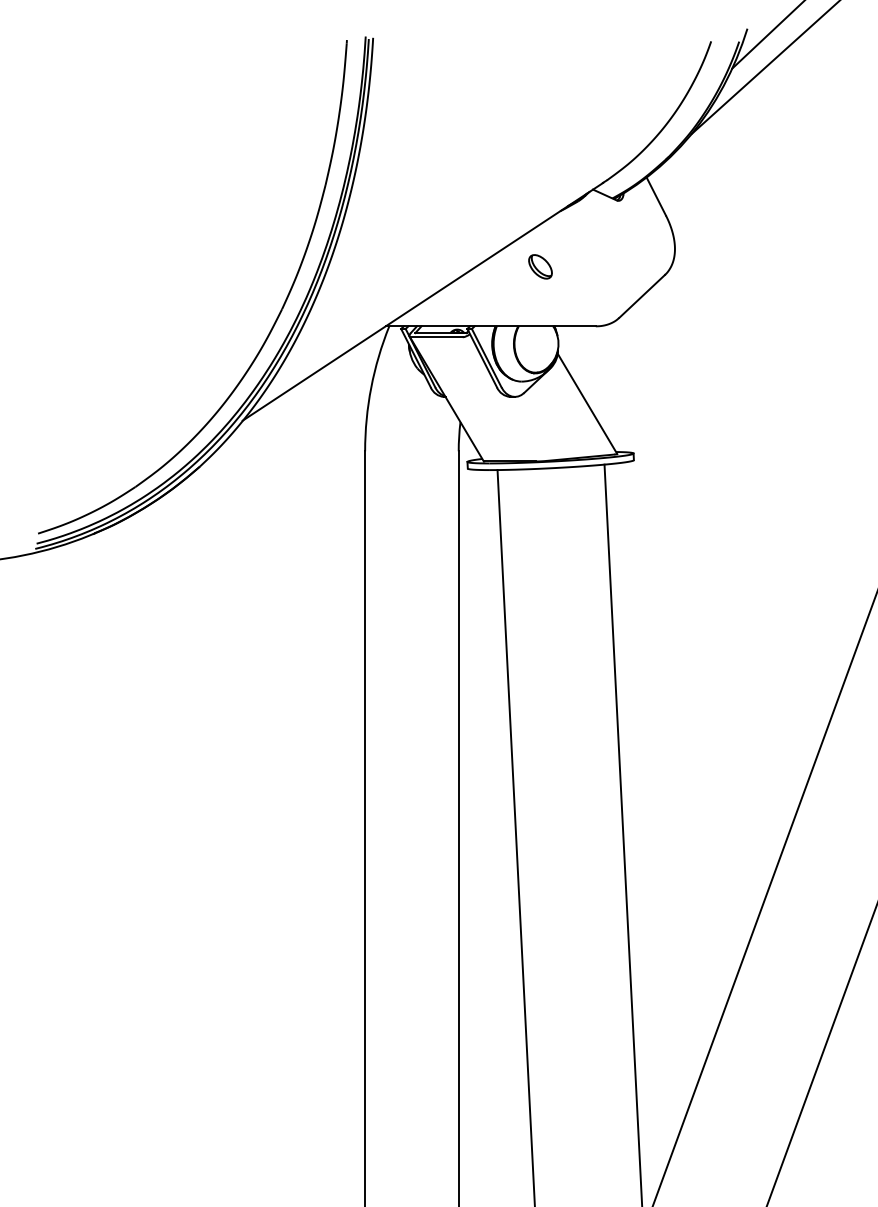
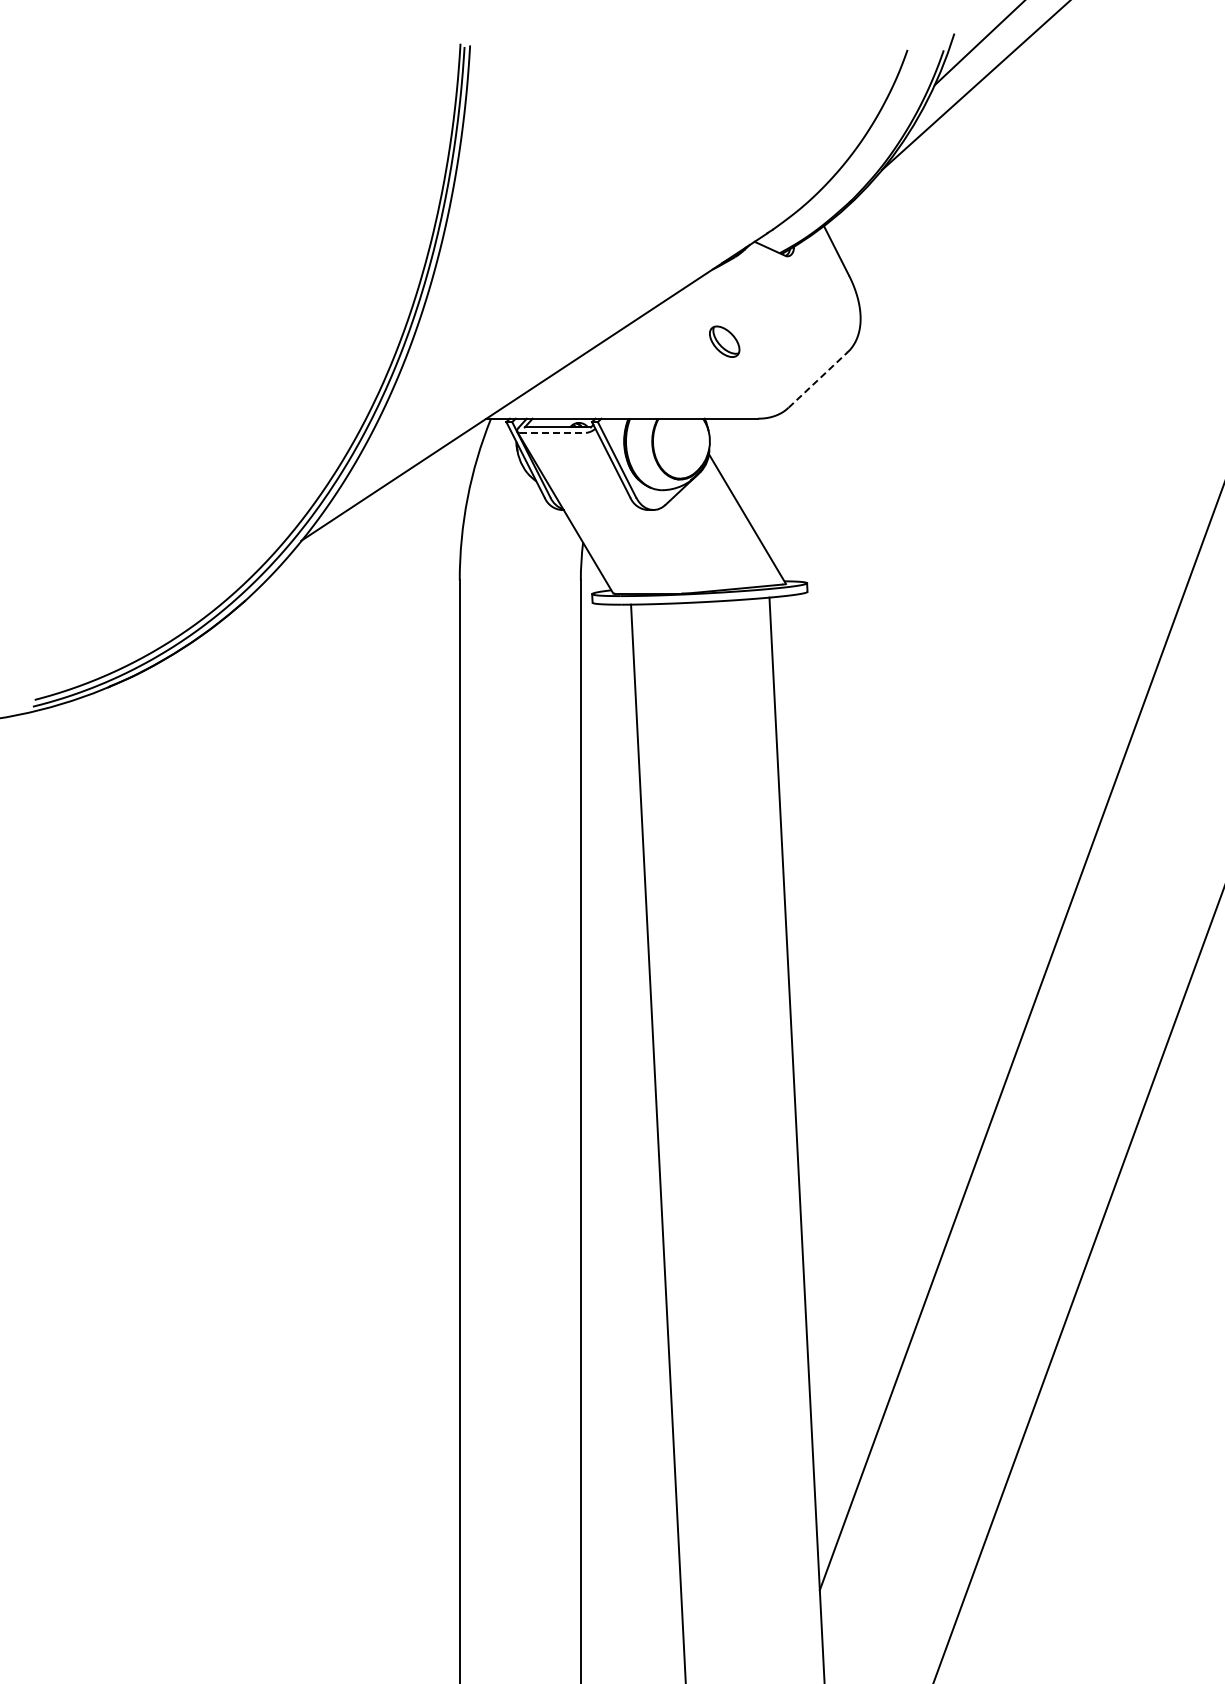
part: (540, 266) -> (724, 341), moved
line: (642, 296) -> (818, 379), solid -> dashed
part: (272, 326) -> (339, 419), removed
line: (437, 337) -> (553, 432), solid -> dashed

